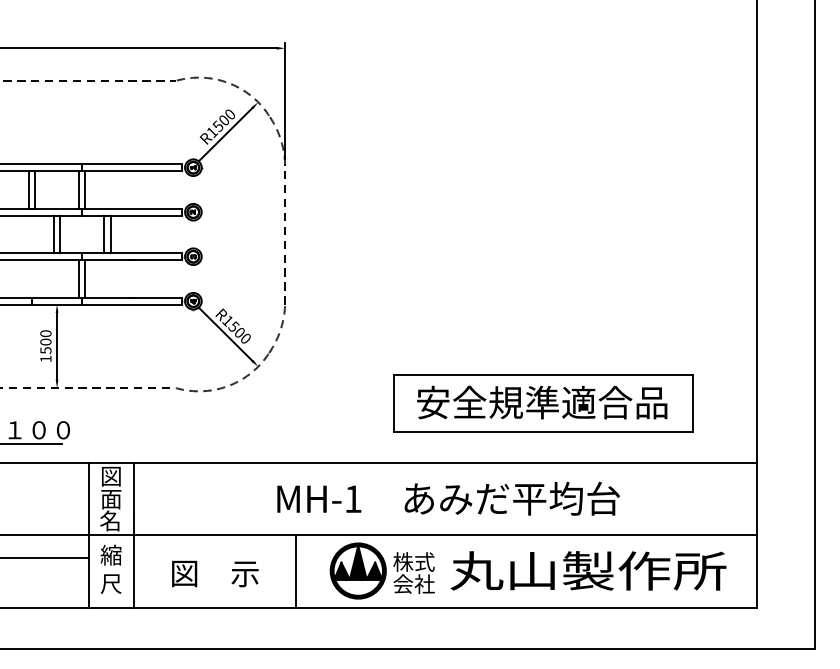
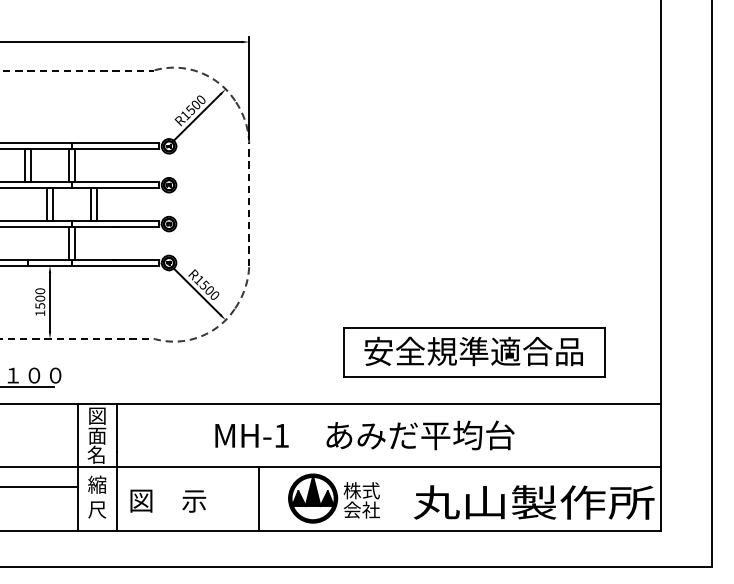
text: (448, 498) -> (364, 435), moved
text: (587, 570) -> (533, 502), moved
text: (215, 573) -> (168, 500), moved

